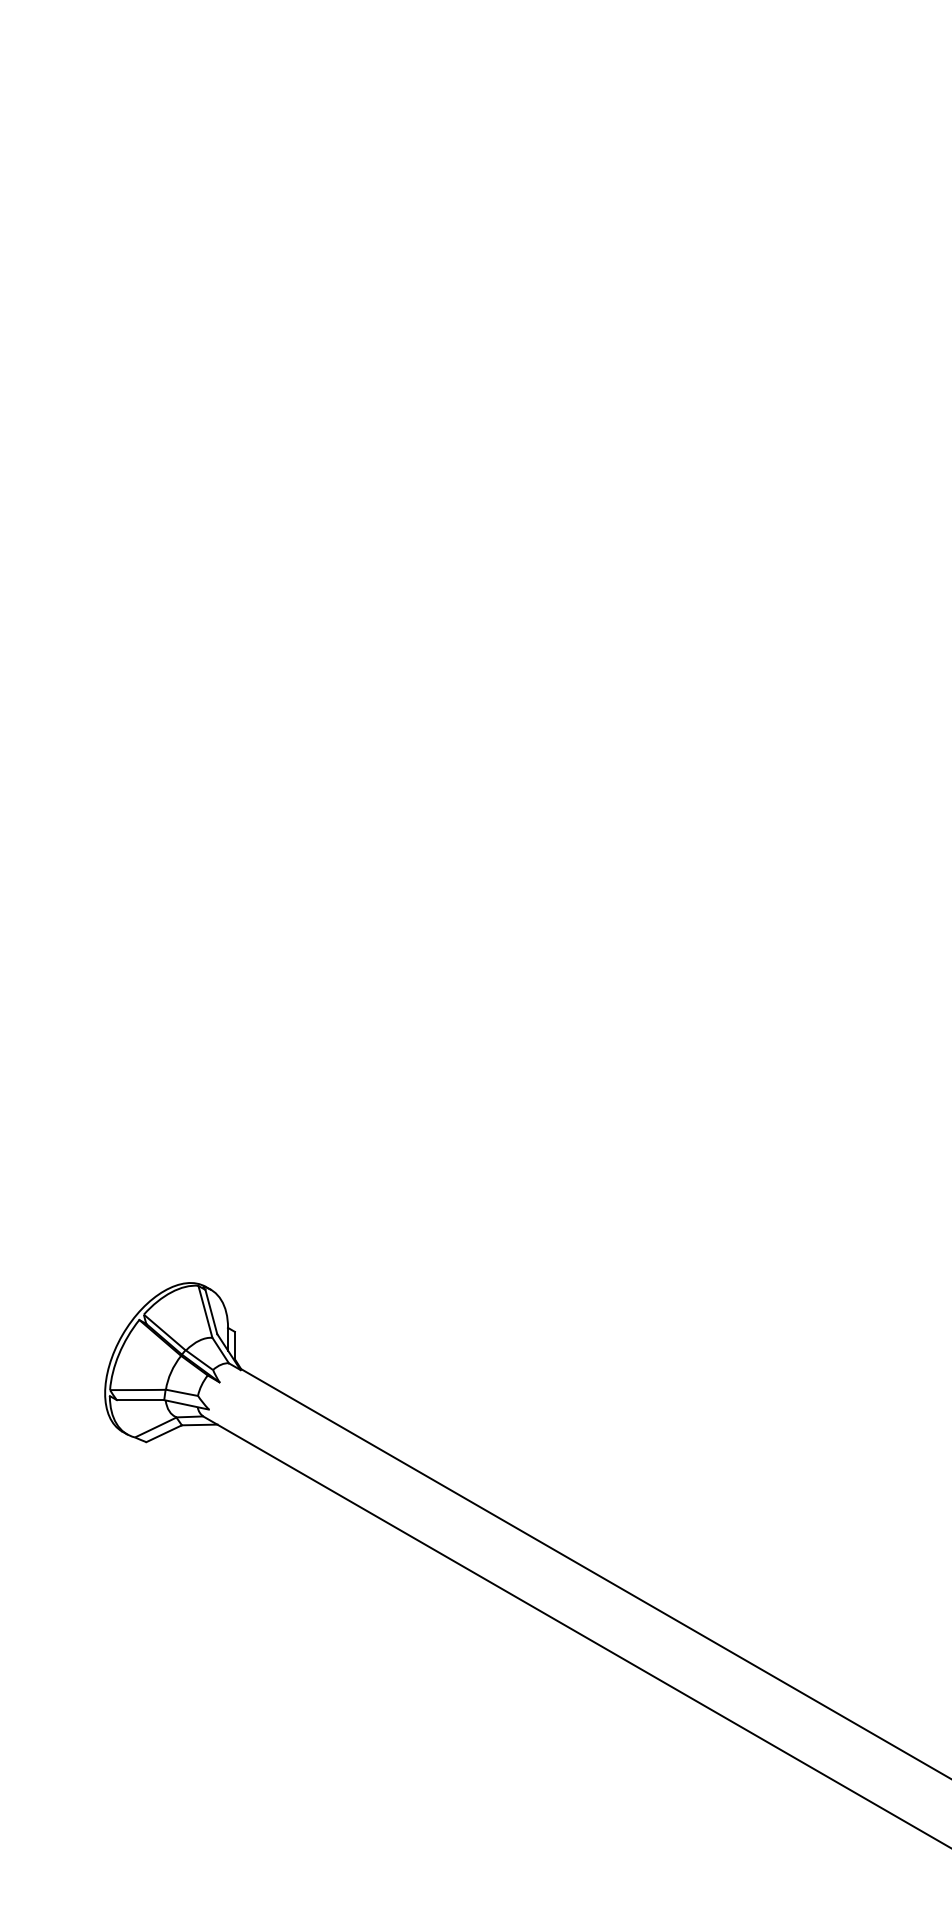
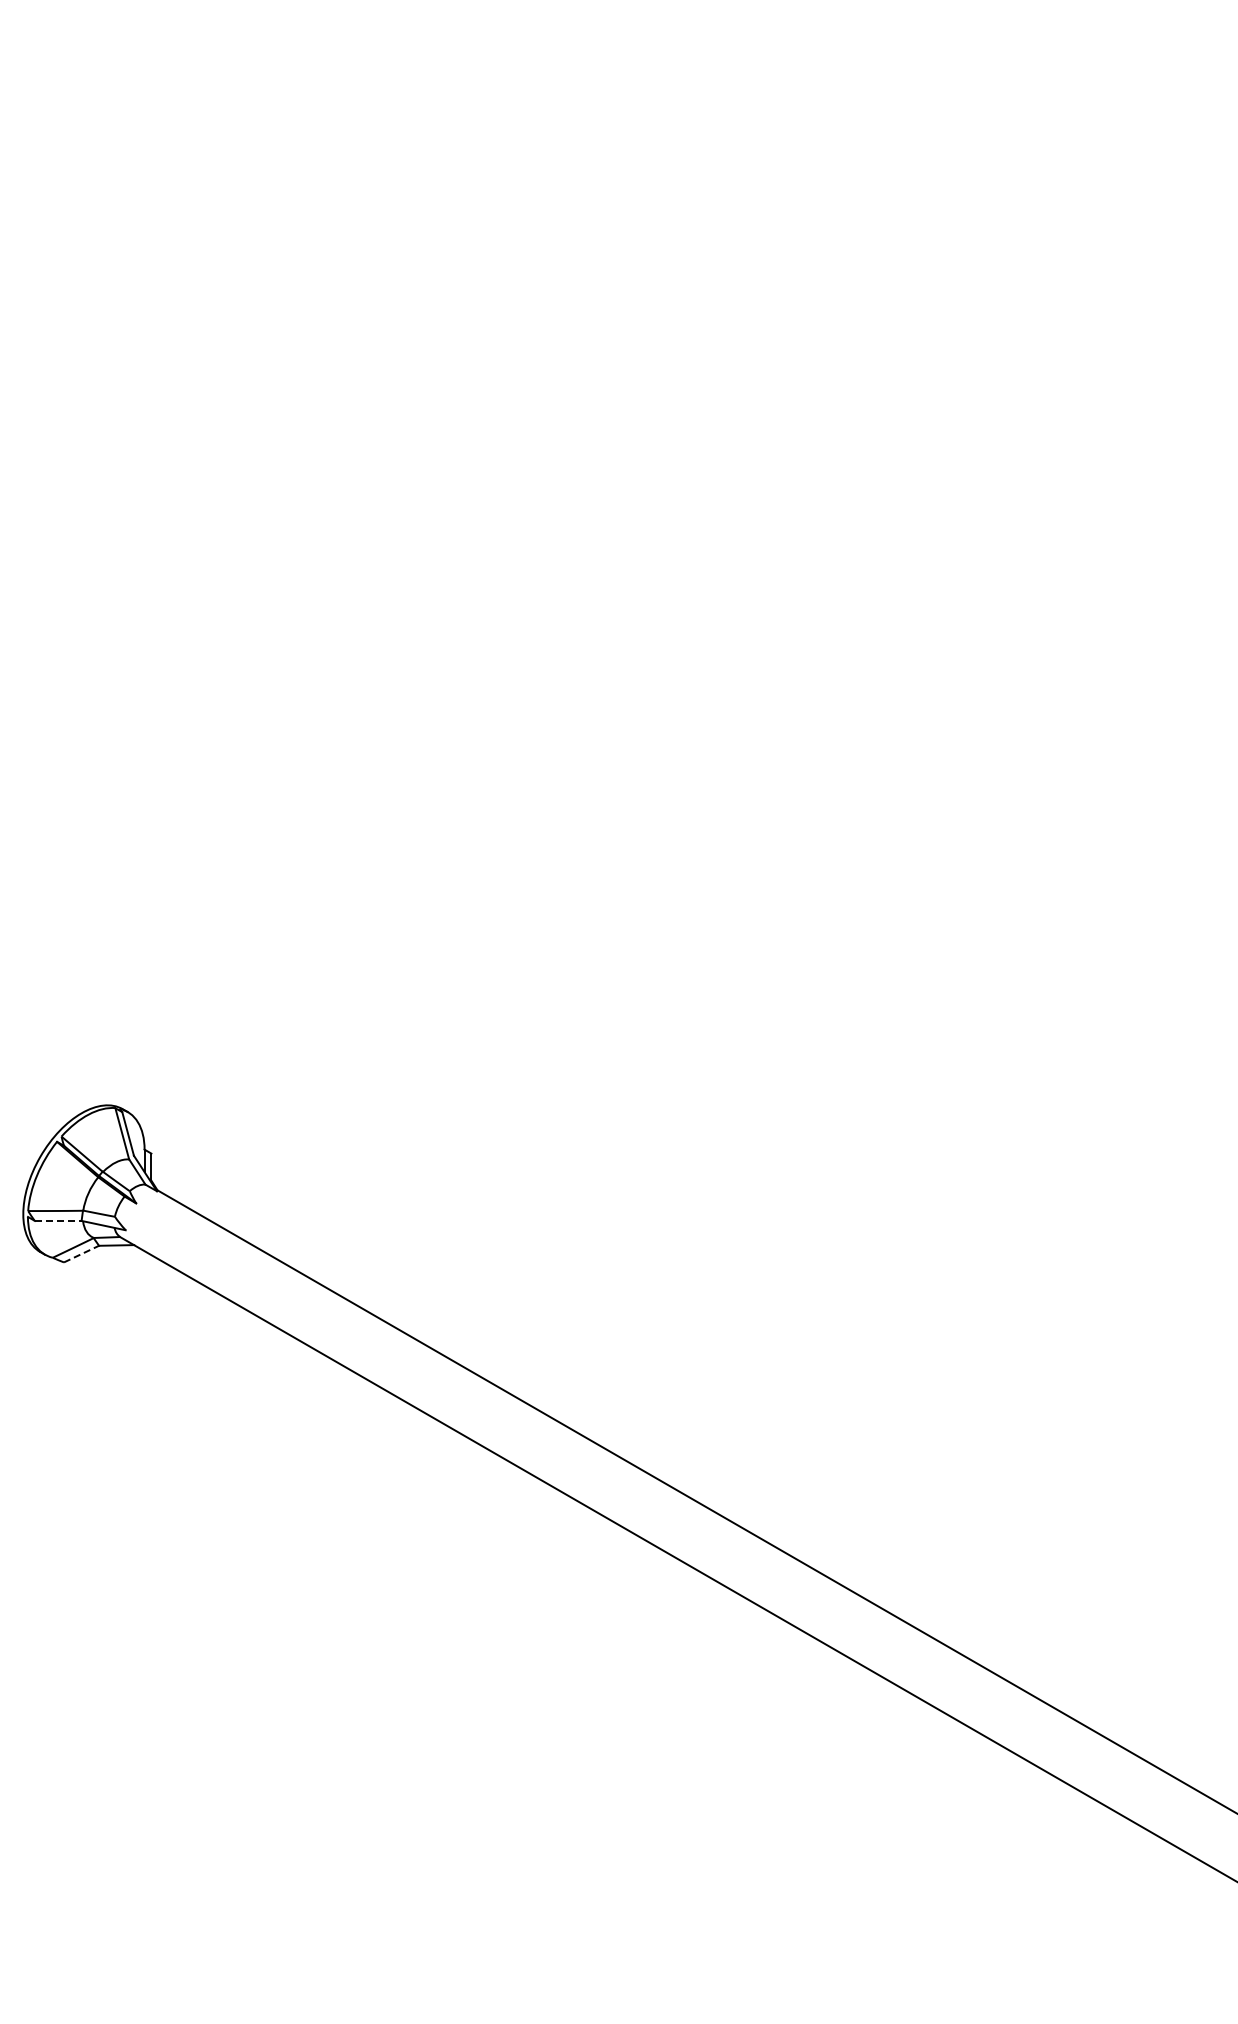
line: (140, 1399) -> (58, 1220), solid -> dashed
line: (164, 1433) -> (81, 1253), solid -> dashed

